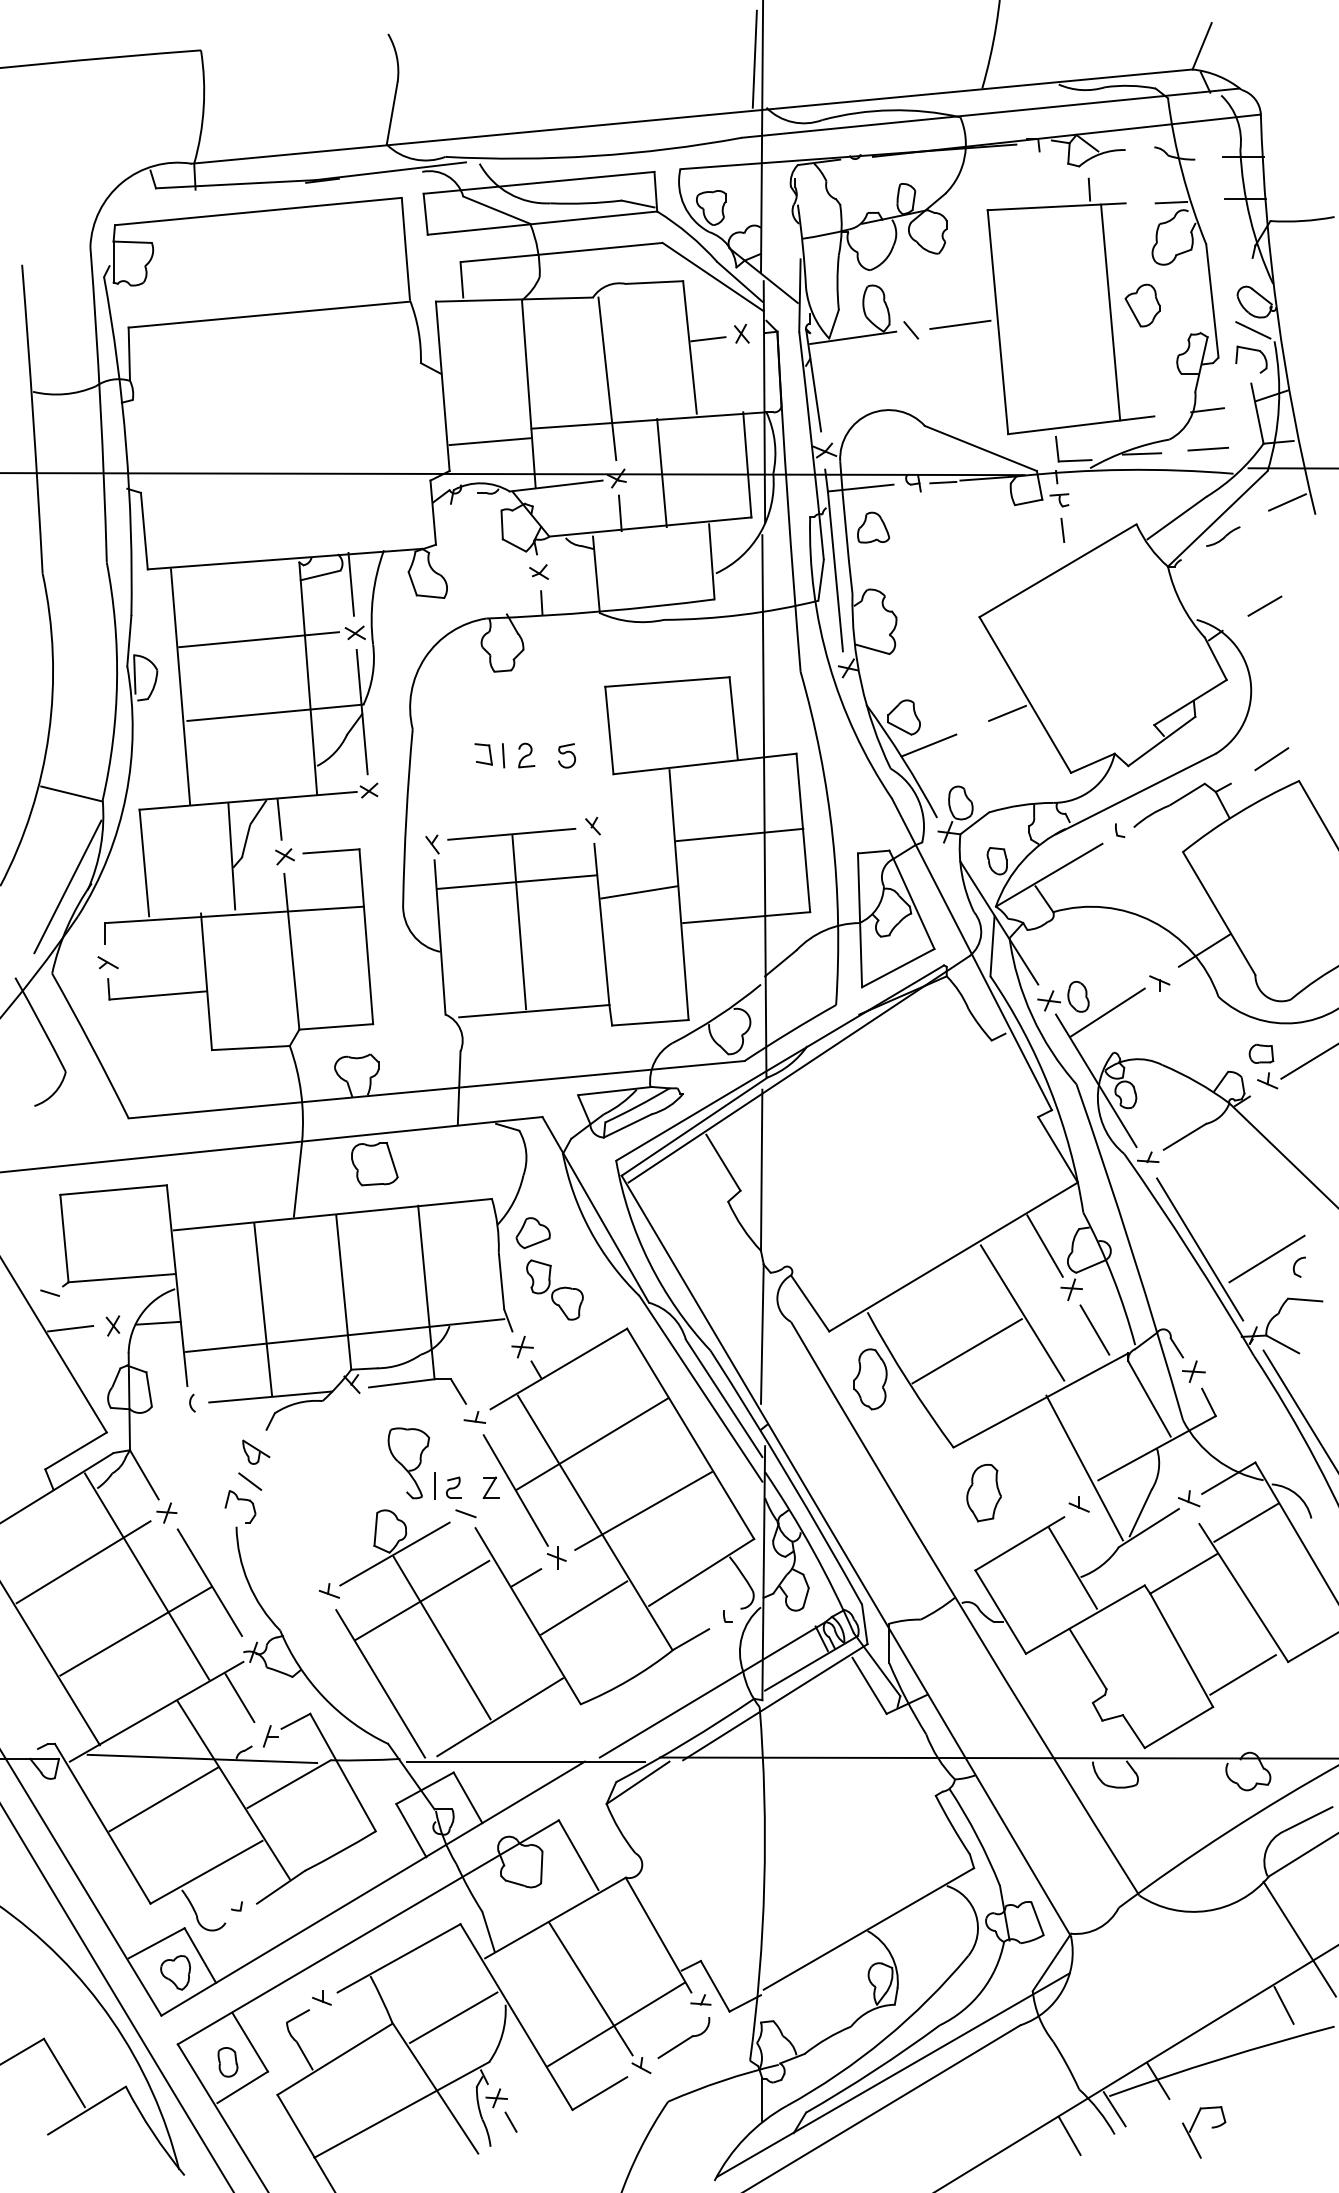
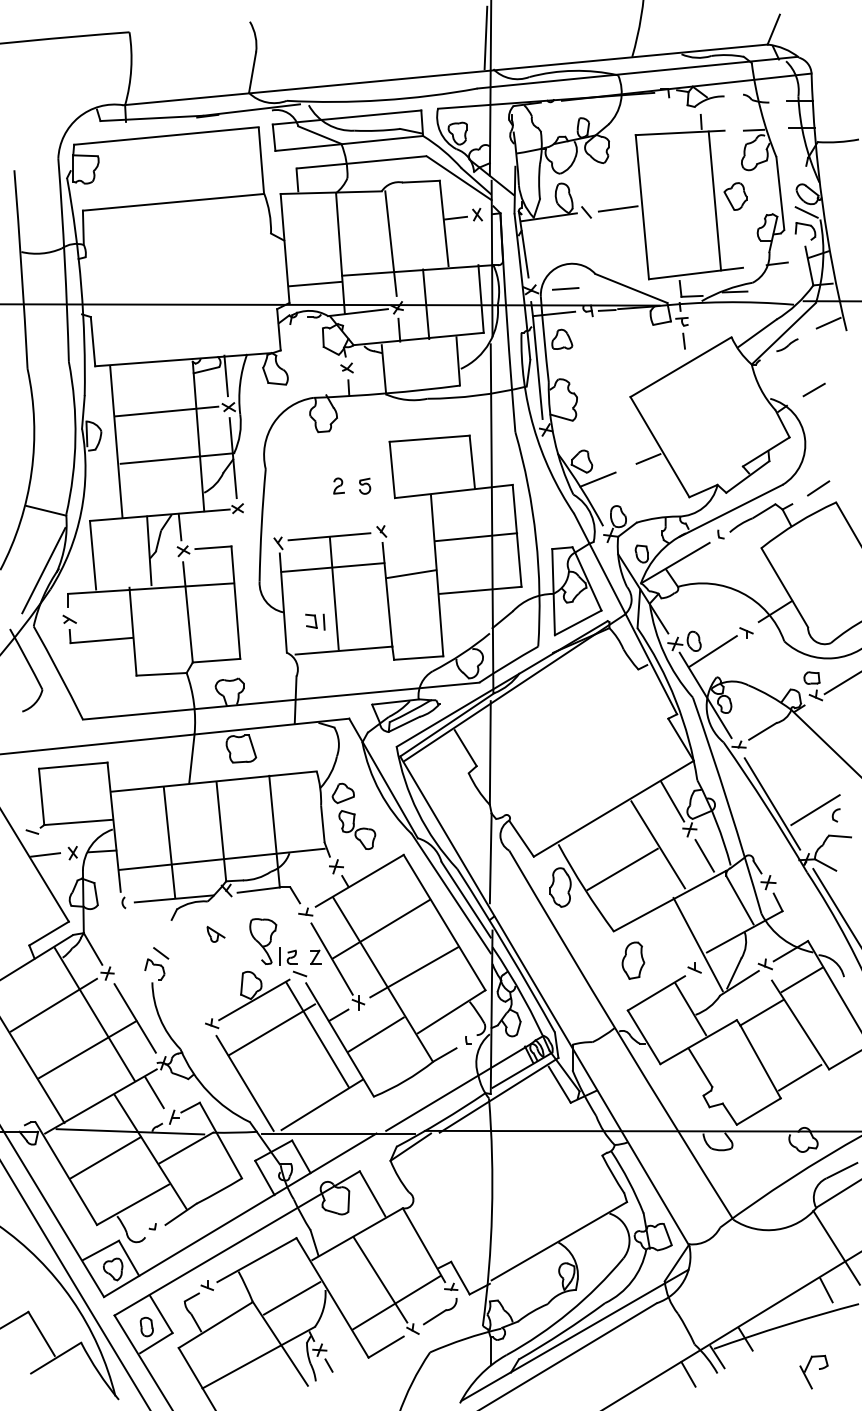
line: (1207, 448) -> (565, 288), moved
part: (490, 754) -> (315, 621), moved
part: (255, 1452) -> (215, 934), moved
line: (441, 1637) -> (317, 1034), moved
part: (1212, 2128) -> (819, 1369), moved

